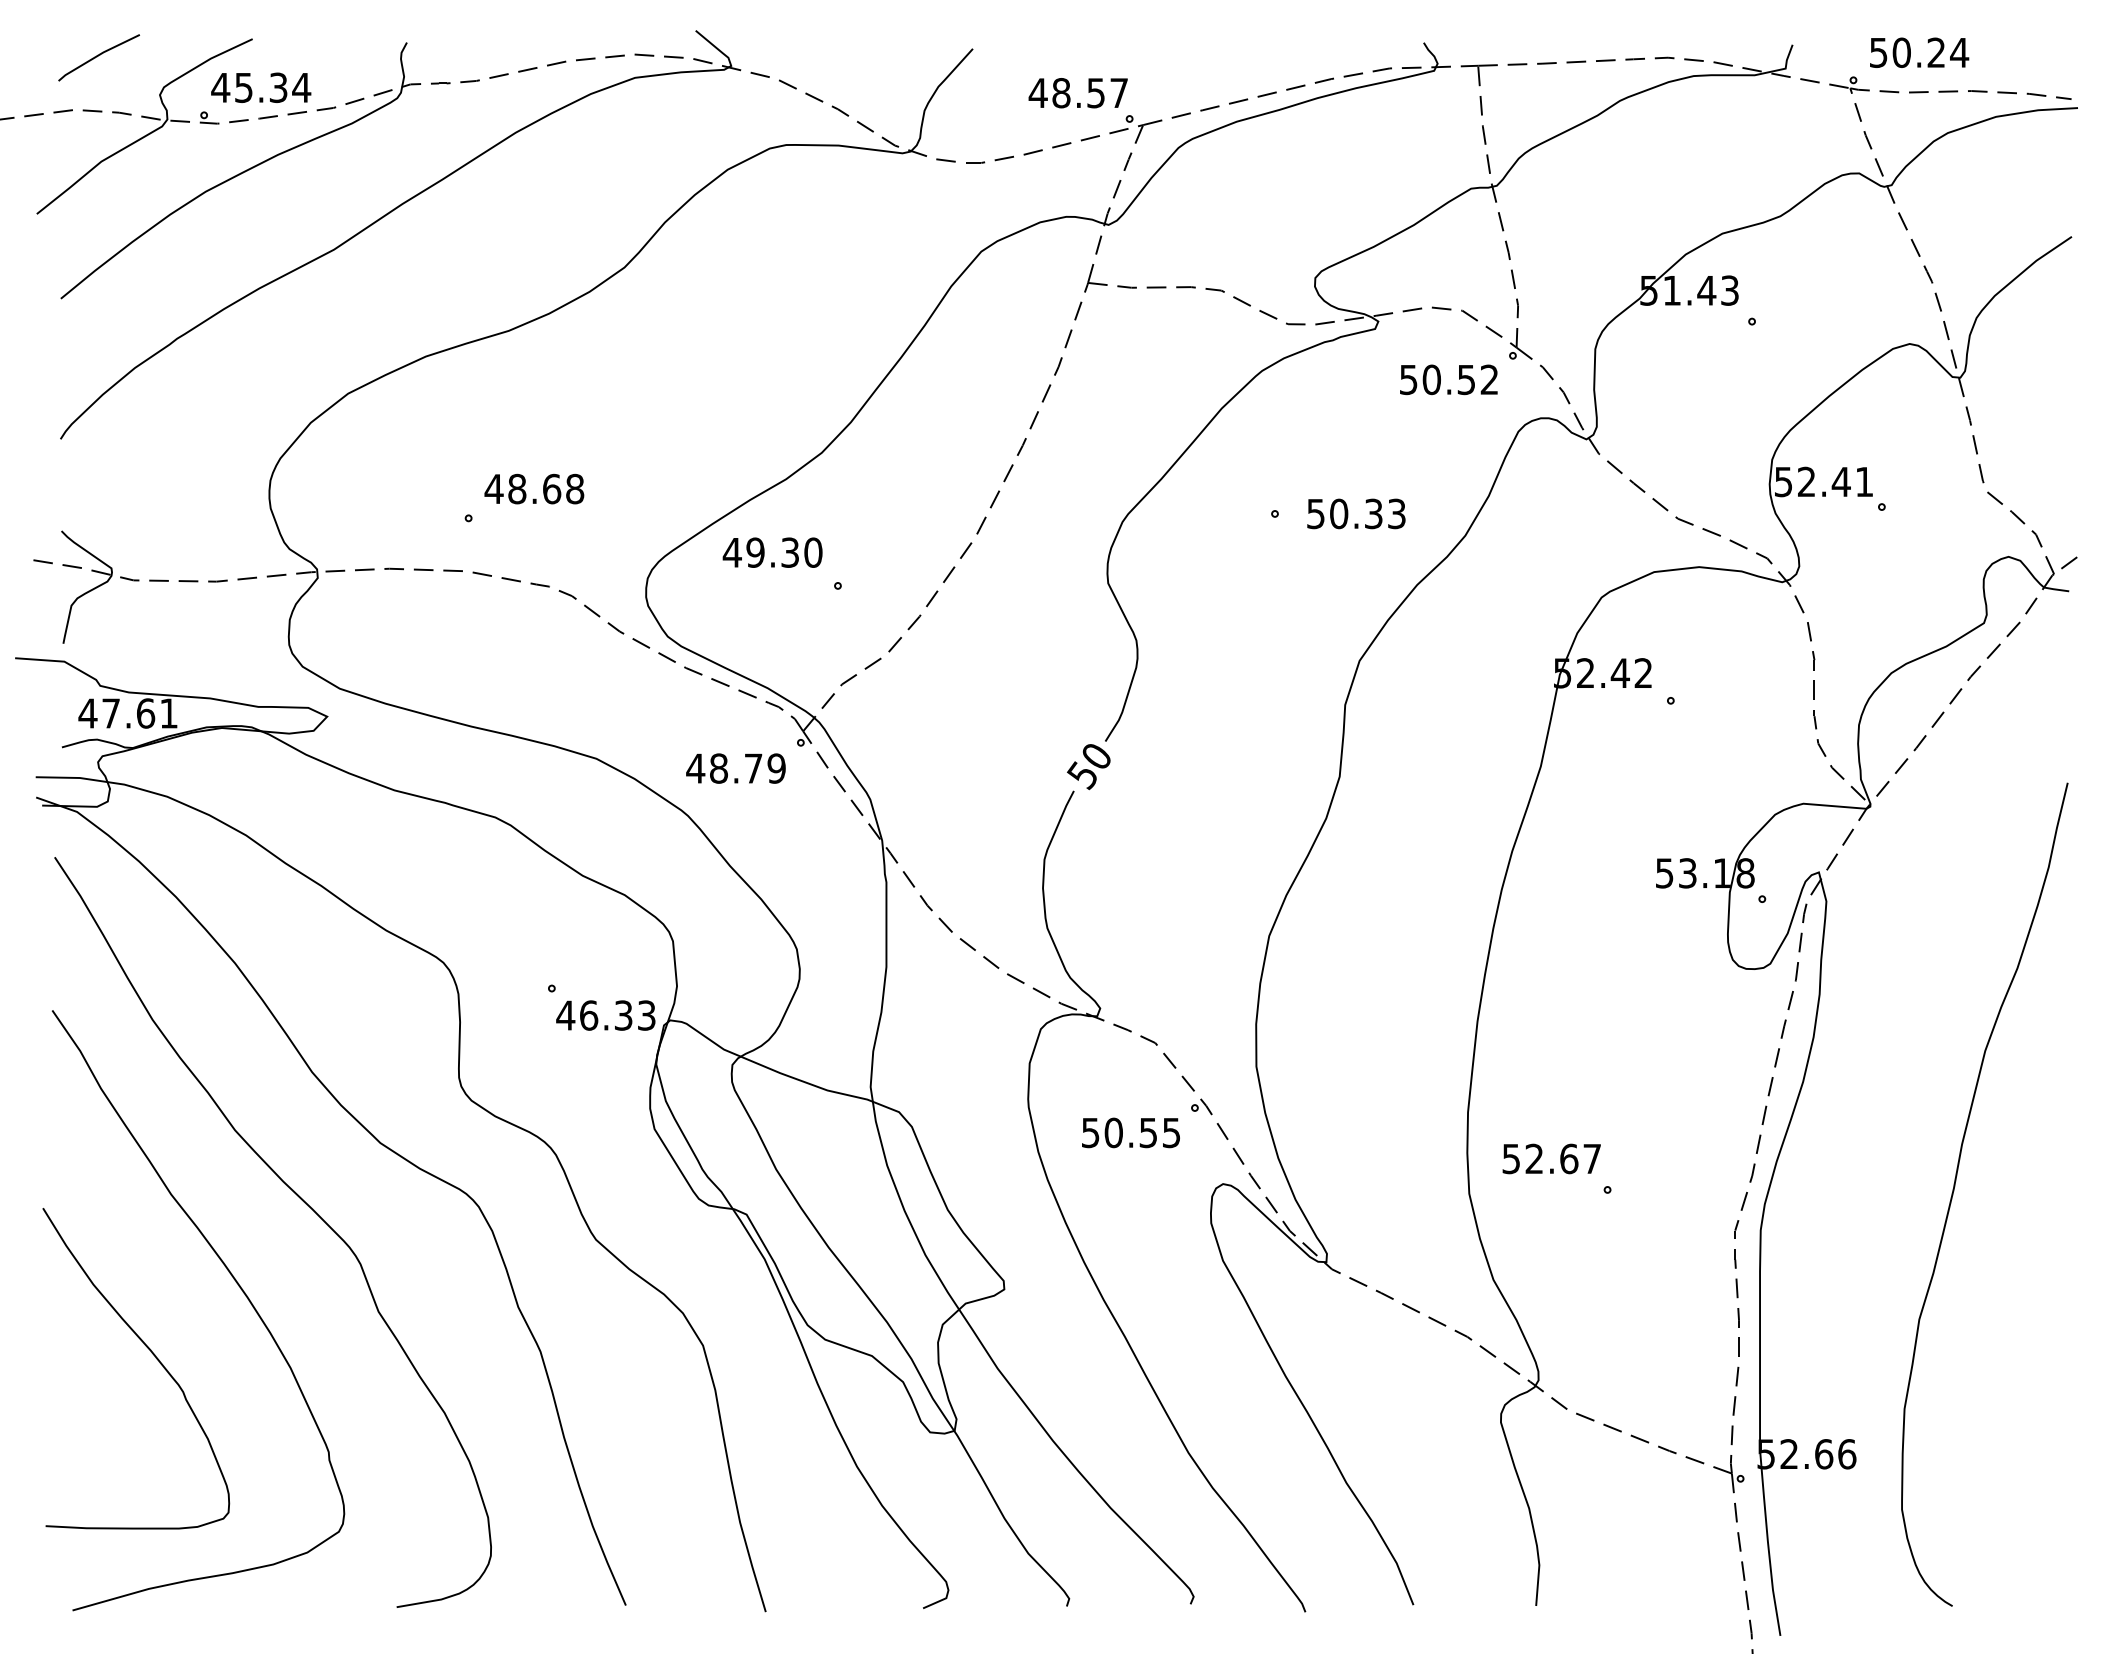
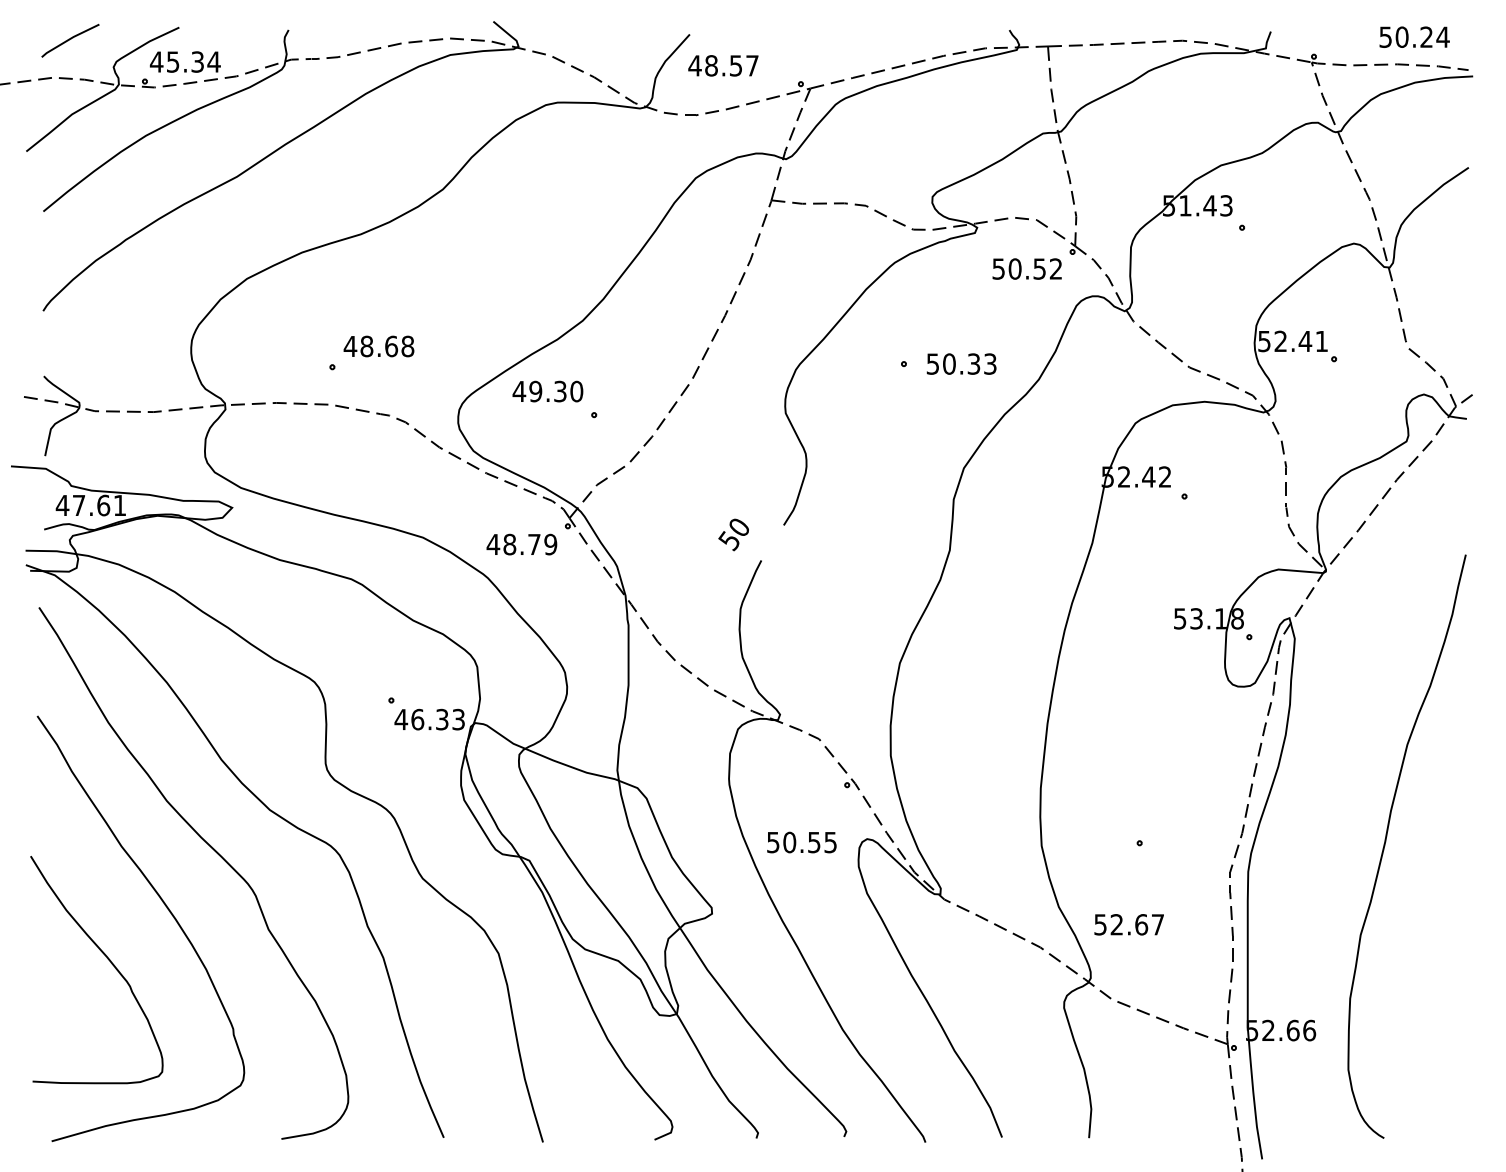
text: (1919, 52) -> (1414, 37), moved
text: (1077, 93) -> (722, 66), moved
text: (1088, 767) -> (733, 535), moved
text: (1130, 1132) -> (801, 842), moved
text: (1551, 1158) -> (1129, 924), moved

